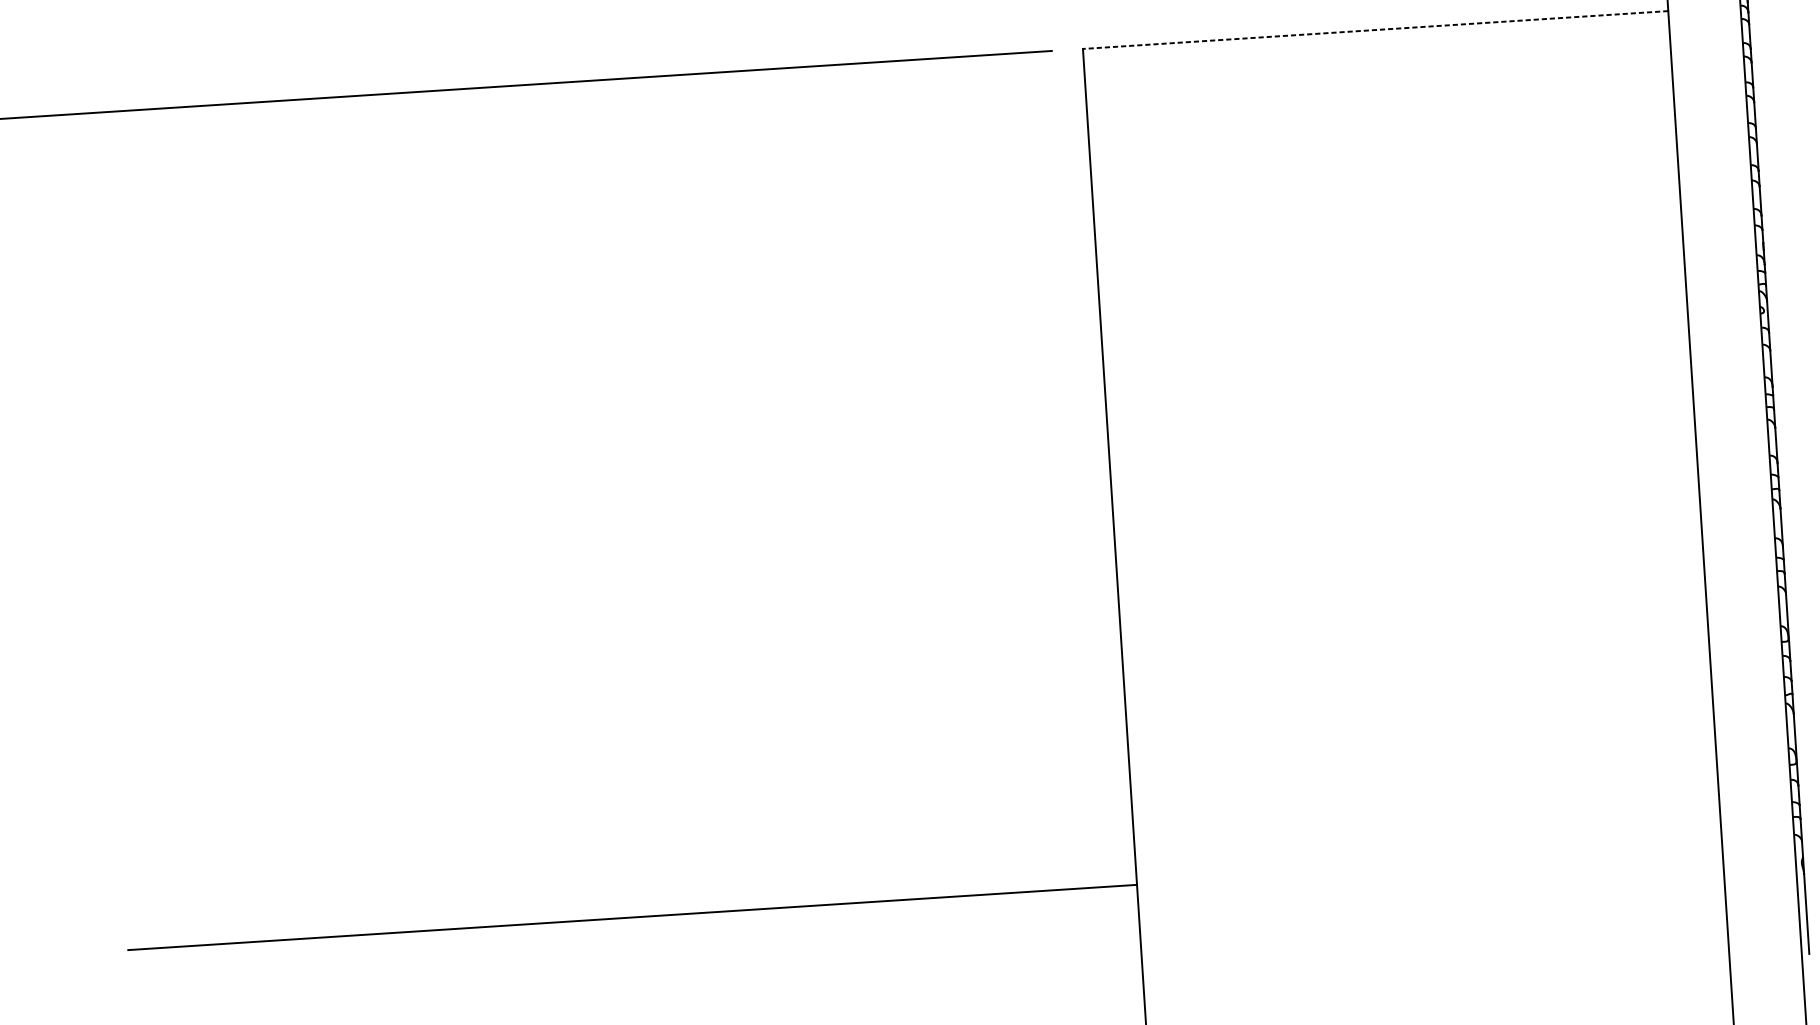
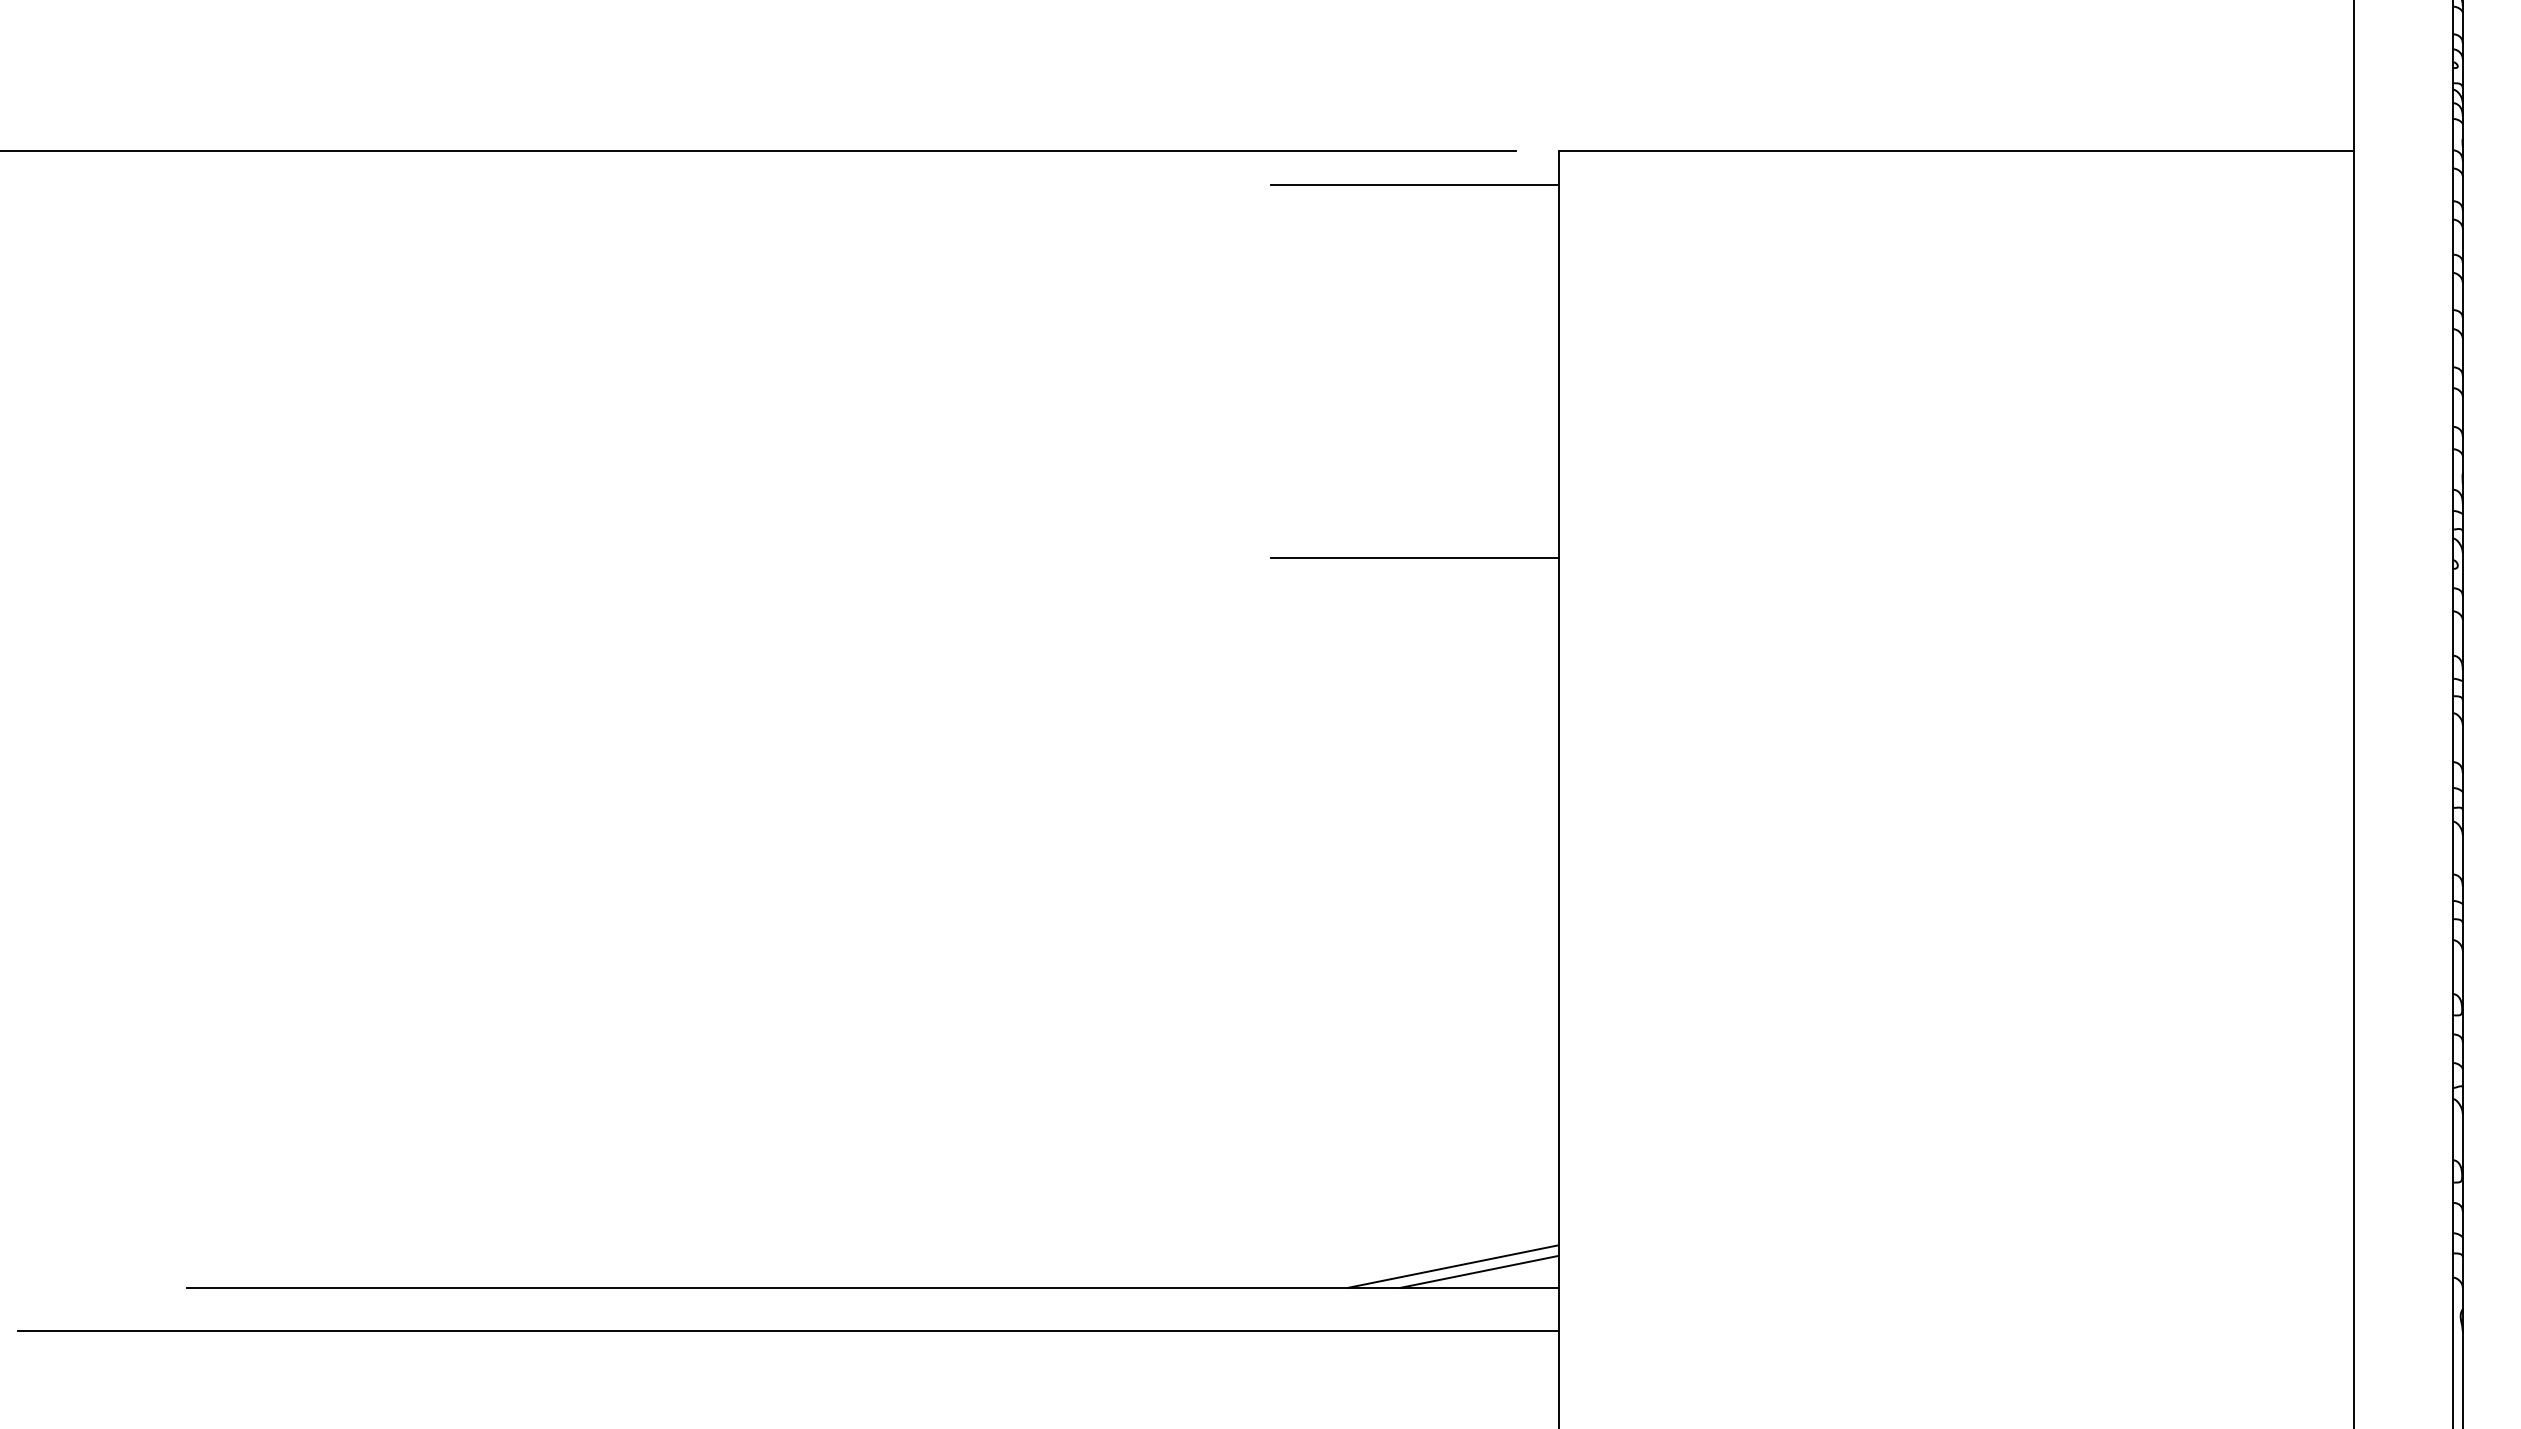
line: (1375, 30) -> (1956, 151), dashed -> solid
line: (978, 80) -> (1414, 185), added
line: (996, 354) -> (1414, 557), added
line: (1058, 874) -> (1453, 1266), added
line: (1078, 876) -> (1479, 1271), added
line: (571, 953) -> (787, 1331), added

